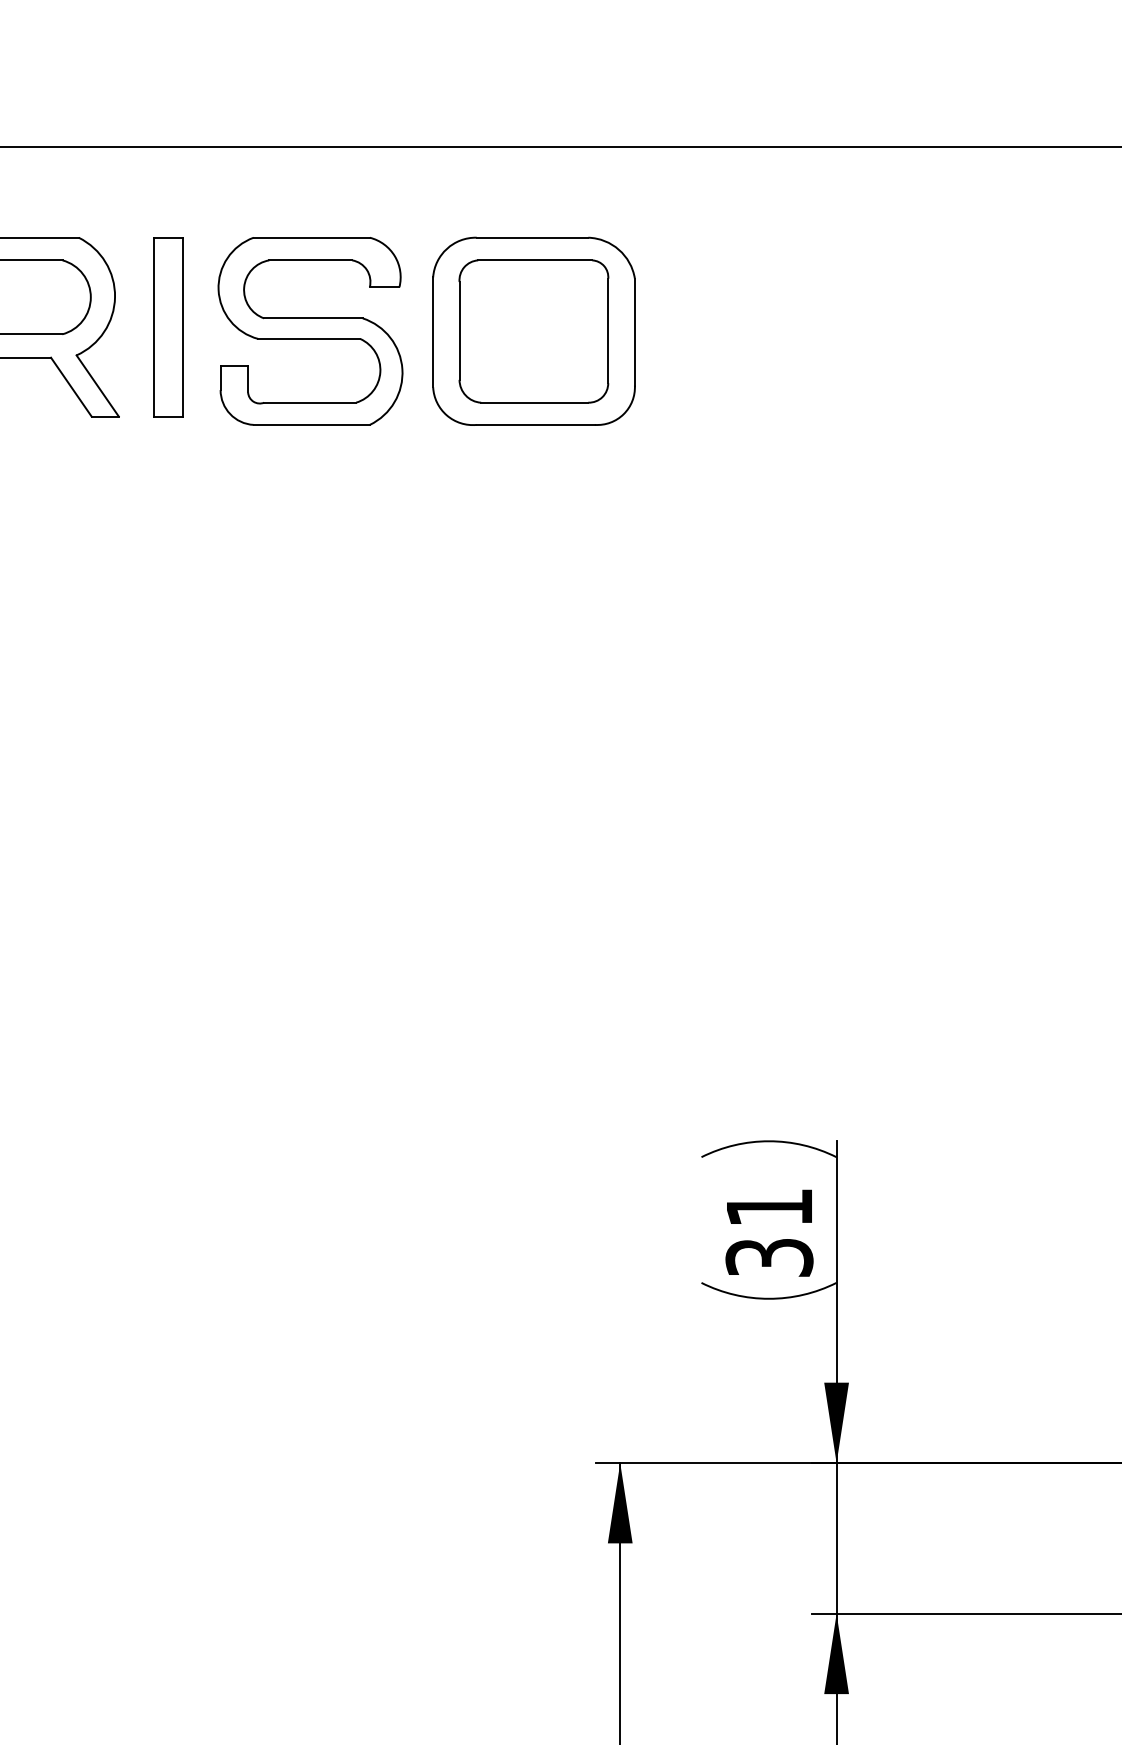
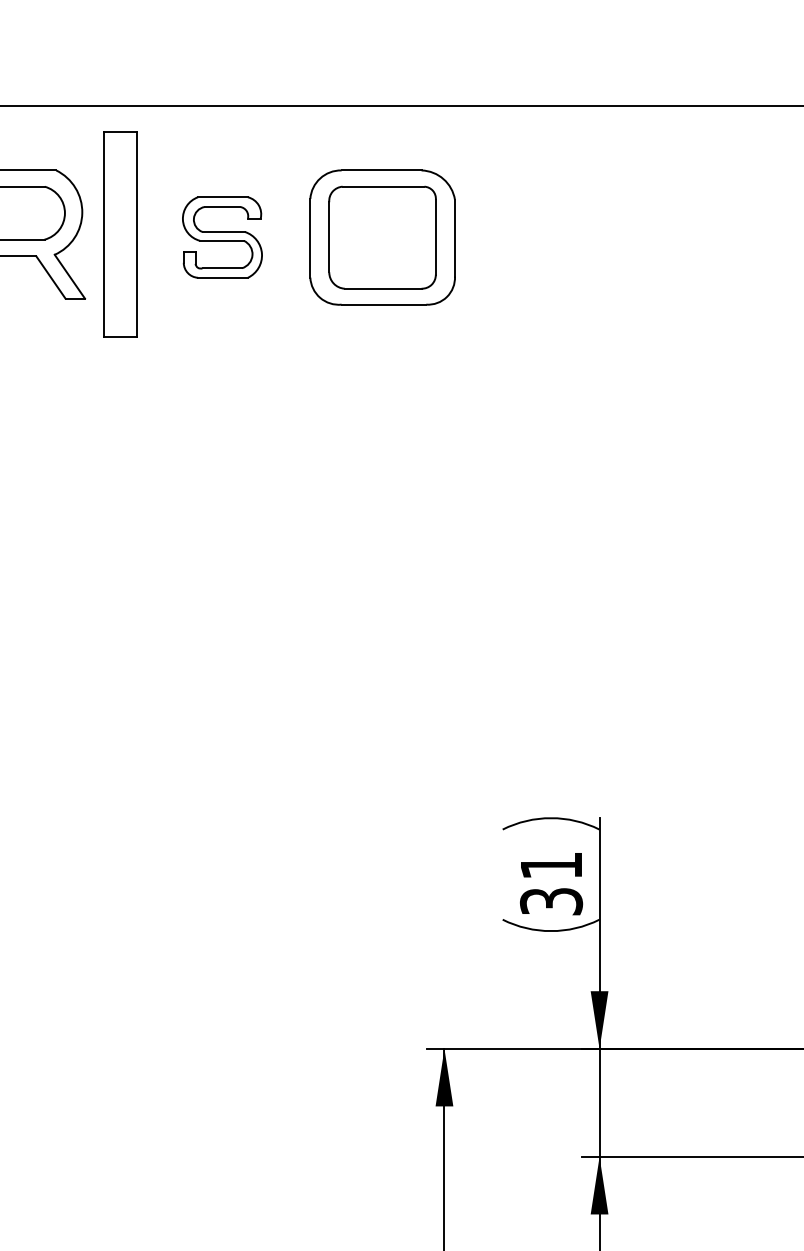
part: (168, 327) -> (120, 234), size x1.6
part: (310, 331) -> (222, 237), size x0.6

